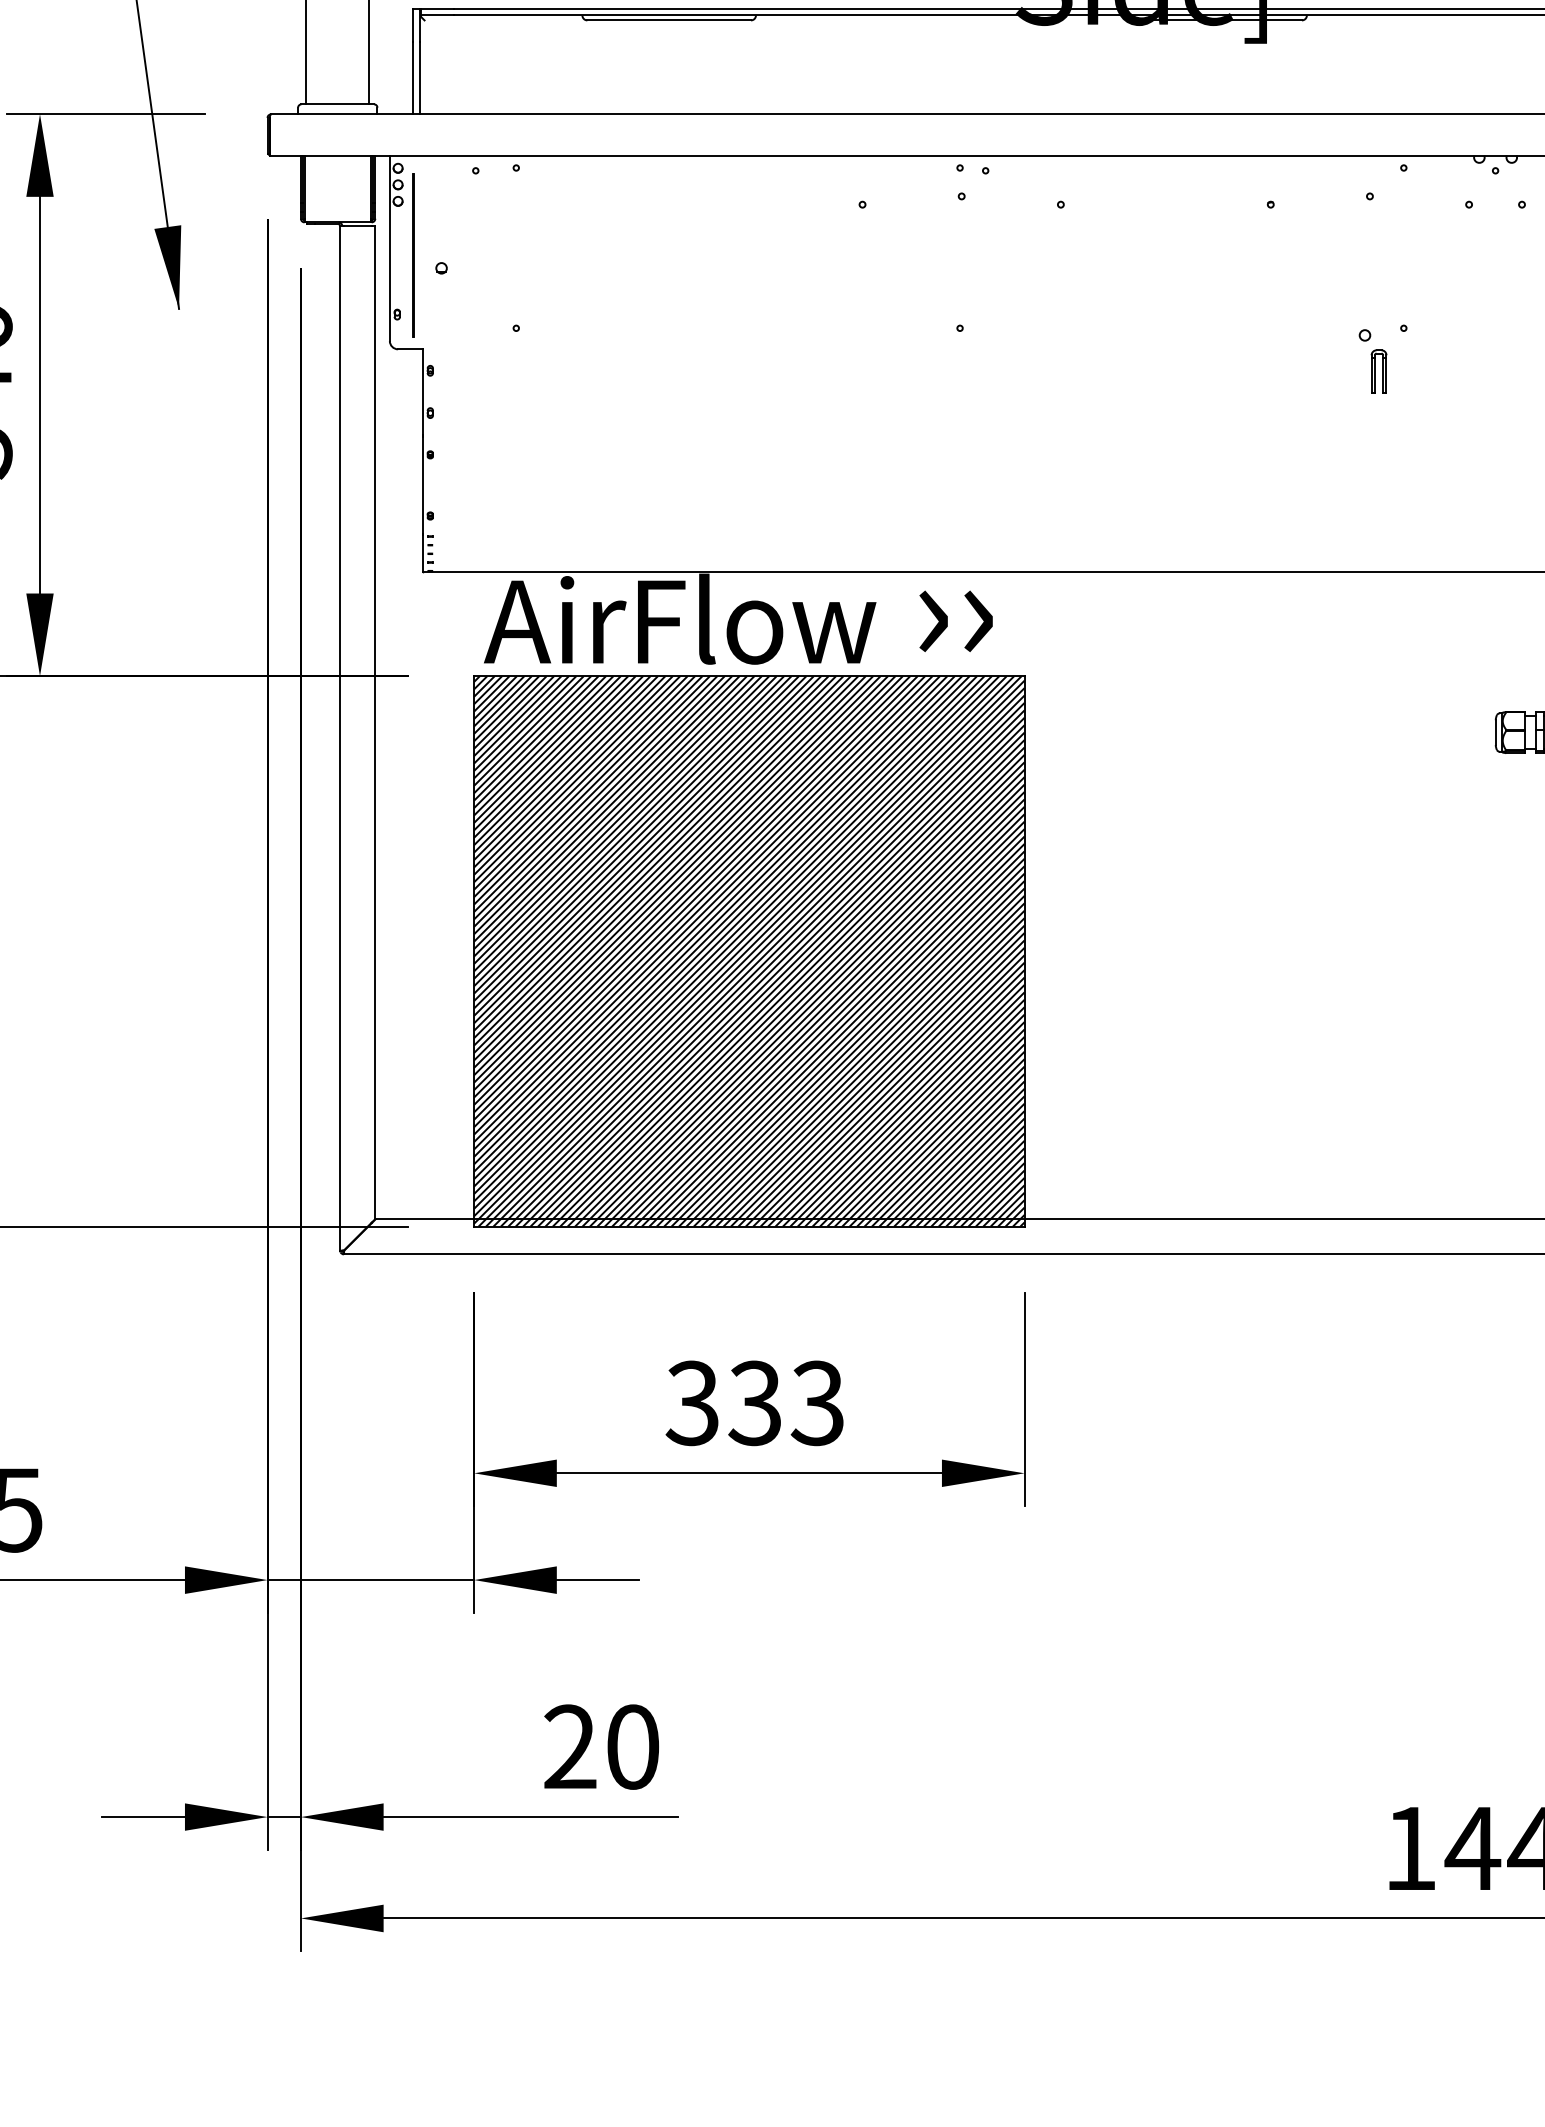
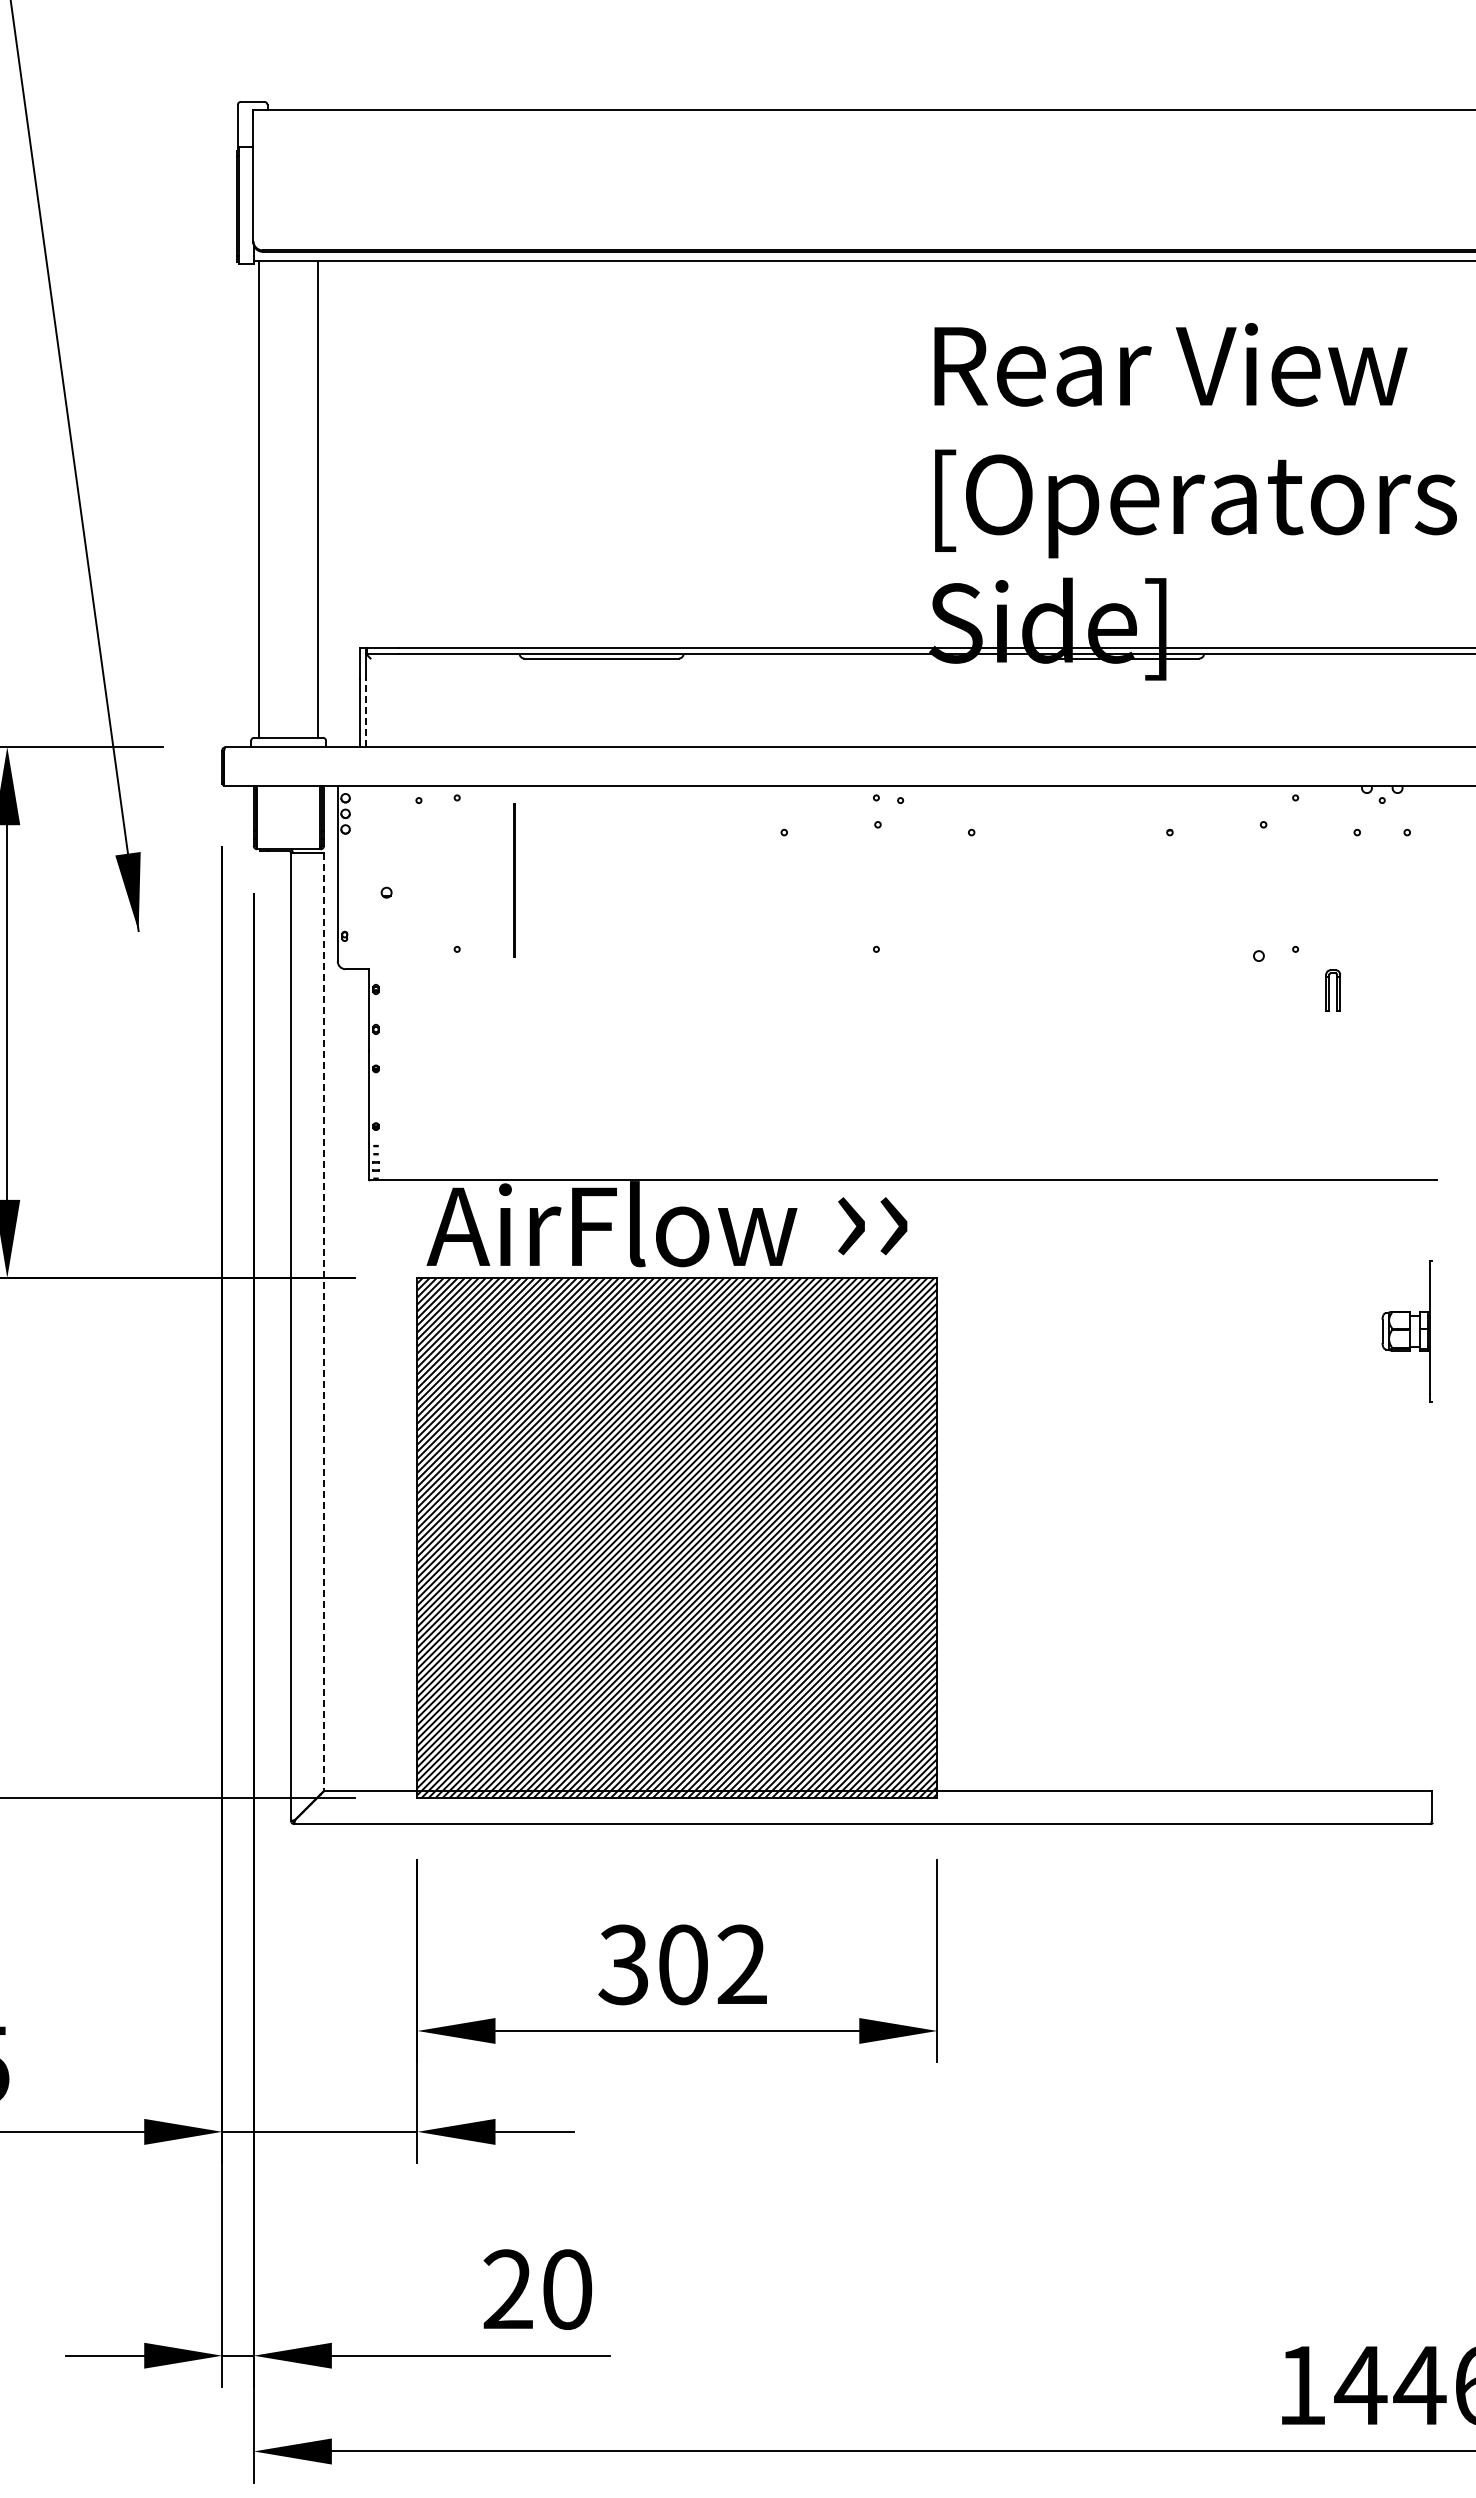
line: (419, 77) -> (365, 712), solid -> dashed
line: (412, 255) -> (514, 880), moved
part: (1379, 371) -> (1333, 990), moved
line: (375, 723) -> (324, 1322), solid -> dashed
text: (785, 1402) -> (711, 1964), 333 -> 302

